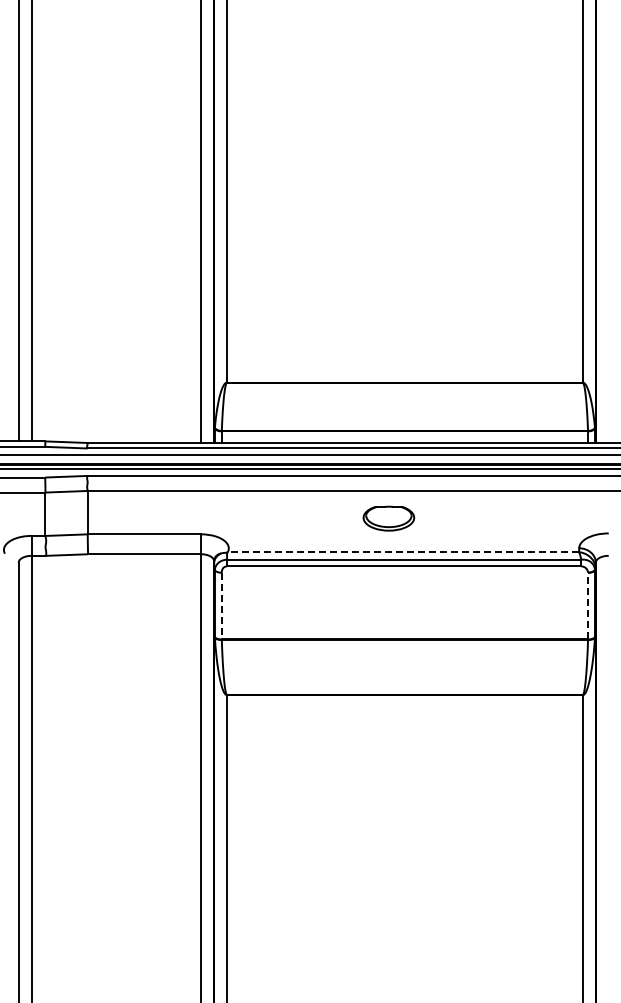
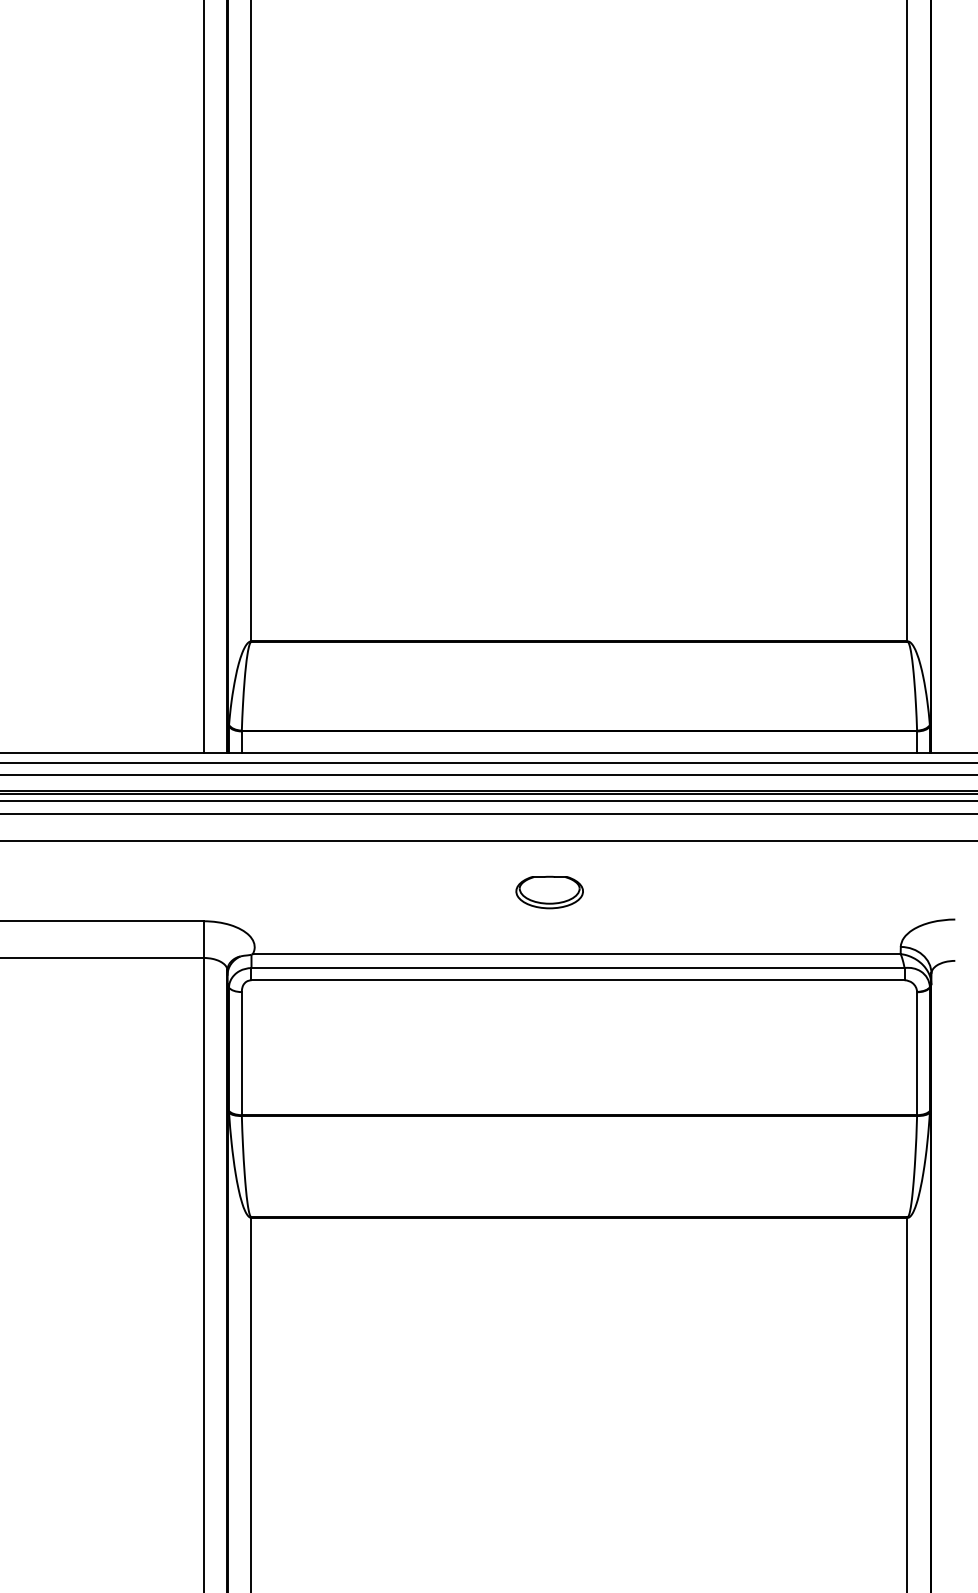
part: (388, 518) -> (549, 892), size x0.71
line: (403, 552) -> (576, 954), dashed -> solid
line: (588, 605) -> (917, 1052), dashed -> solid
line: (221, 606) -> (241, 1054), dashed -> solid

